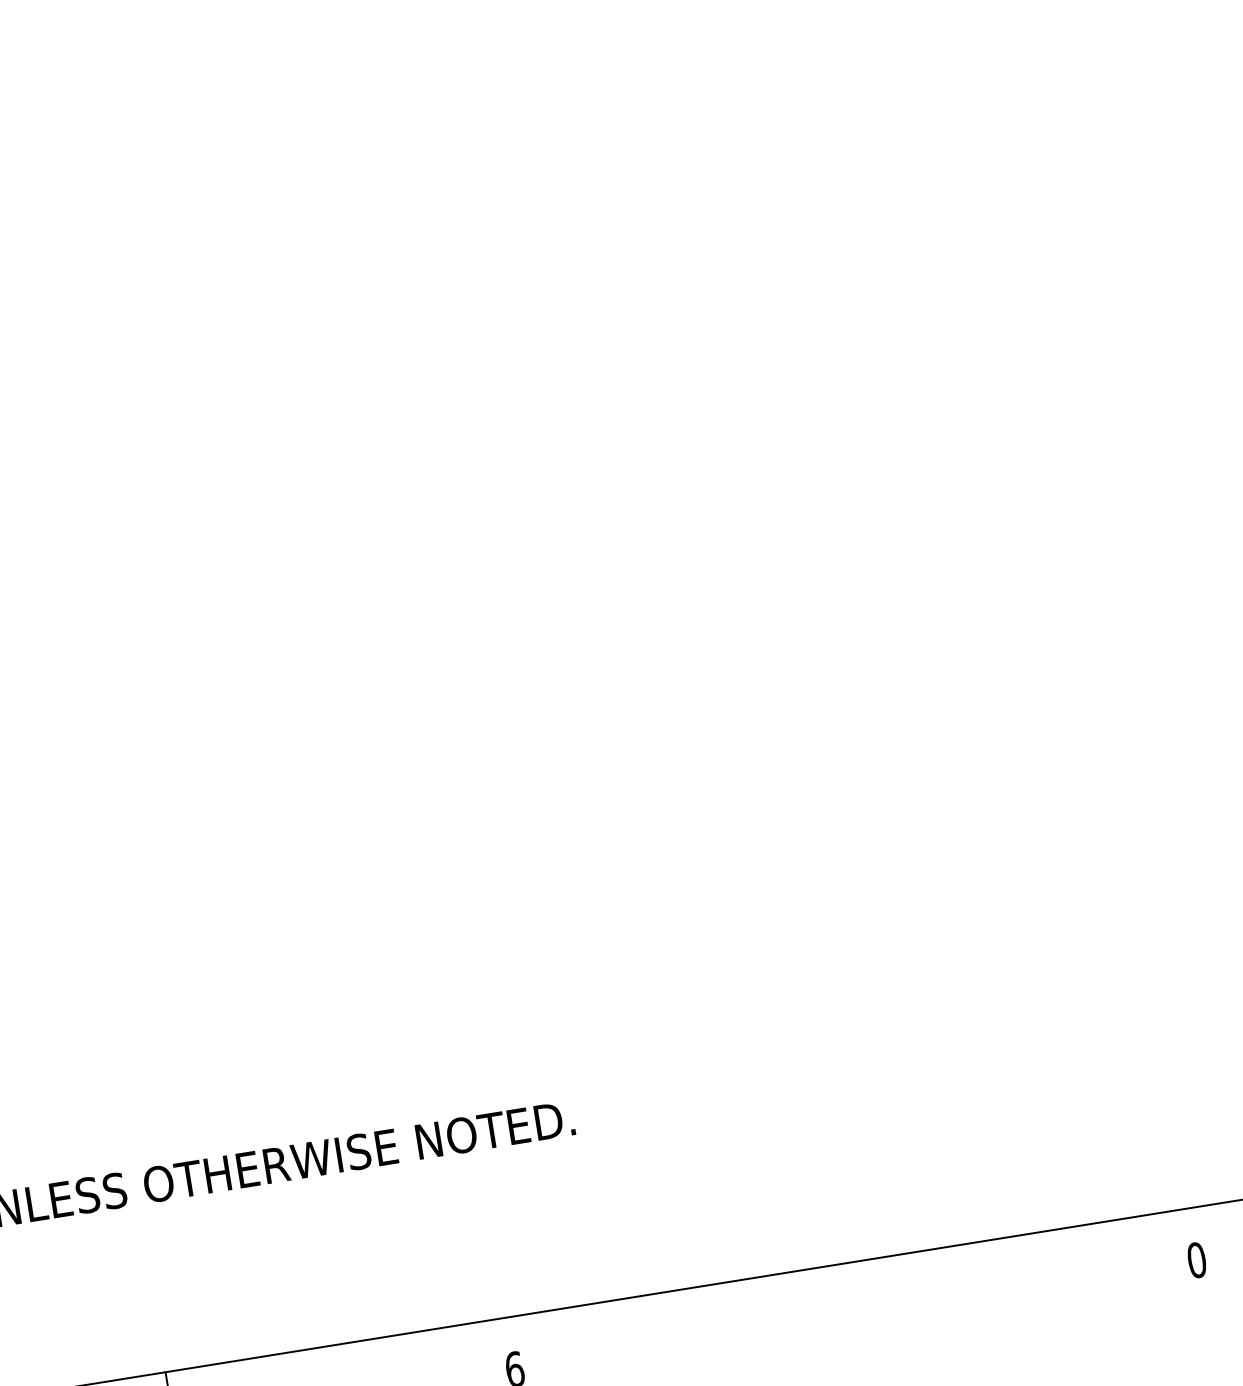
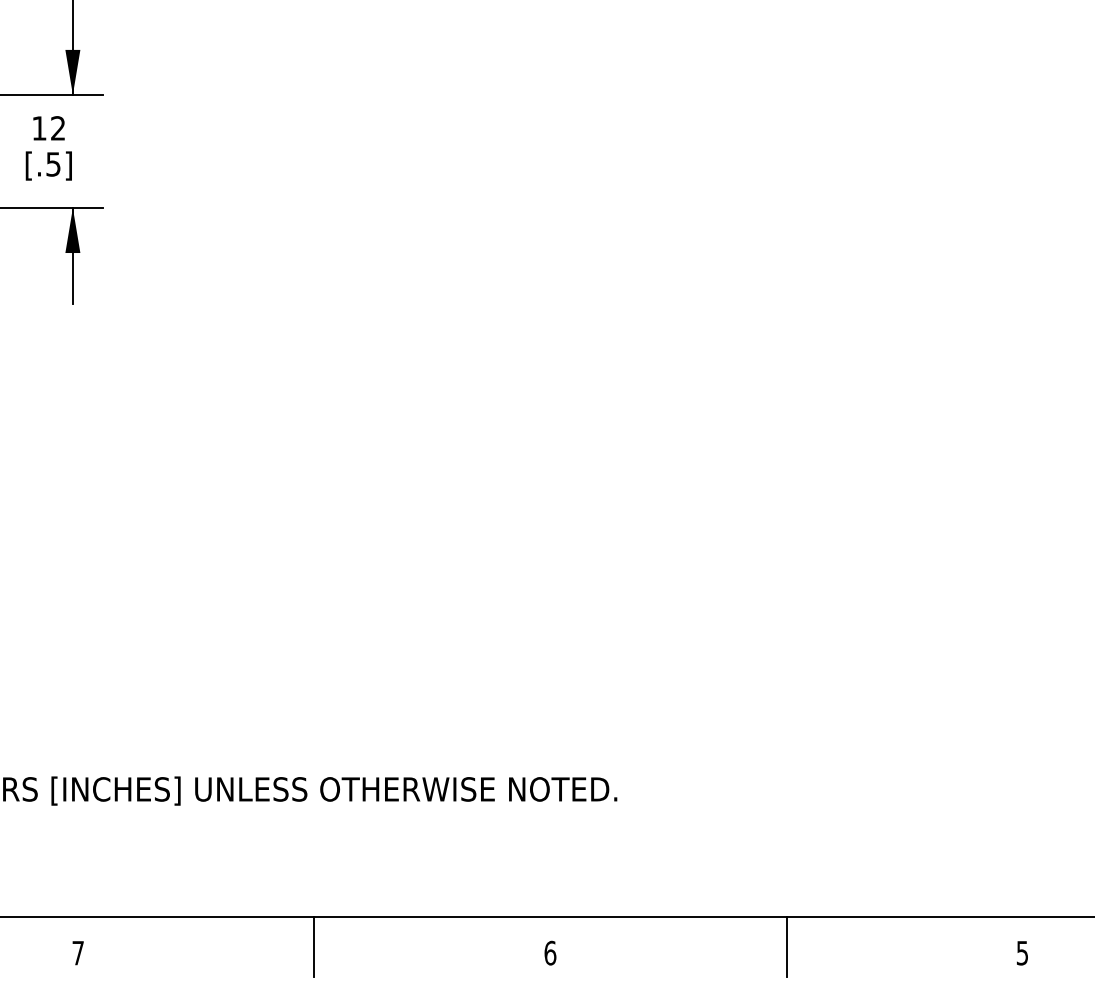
text: (1196, 1259) -> (1022, 952), 0 -> 5
line: (854, 1306) -> (786, 947), added

